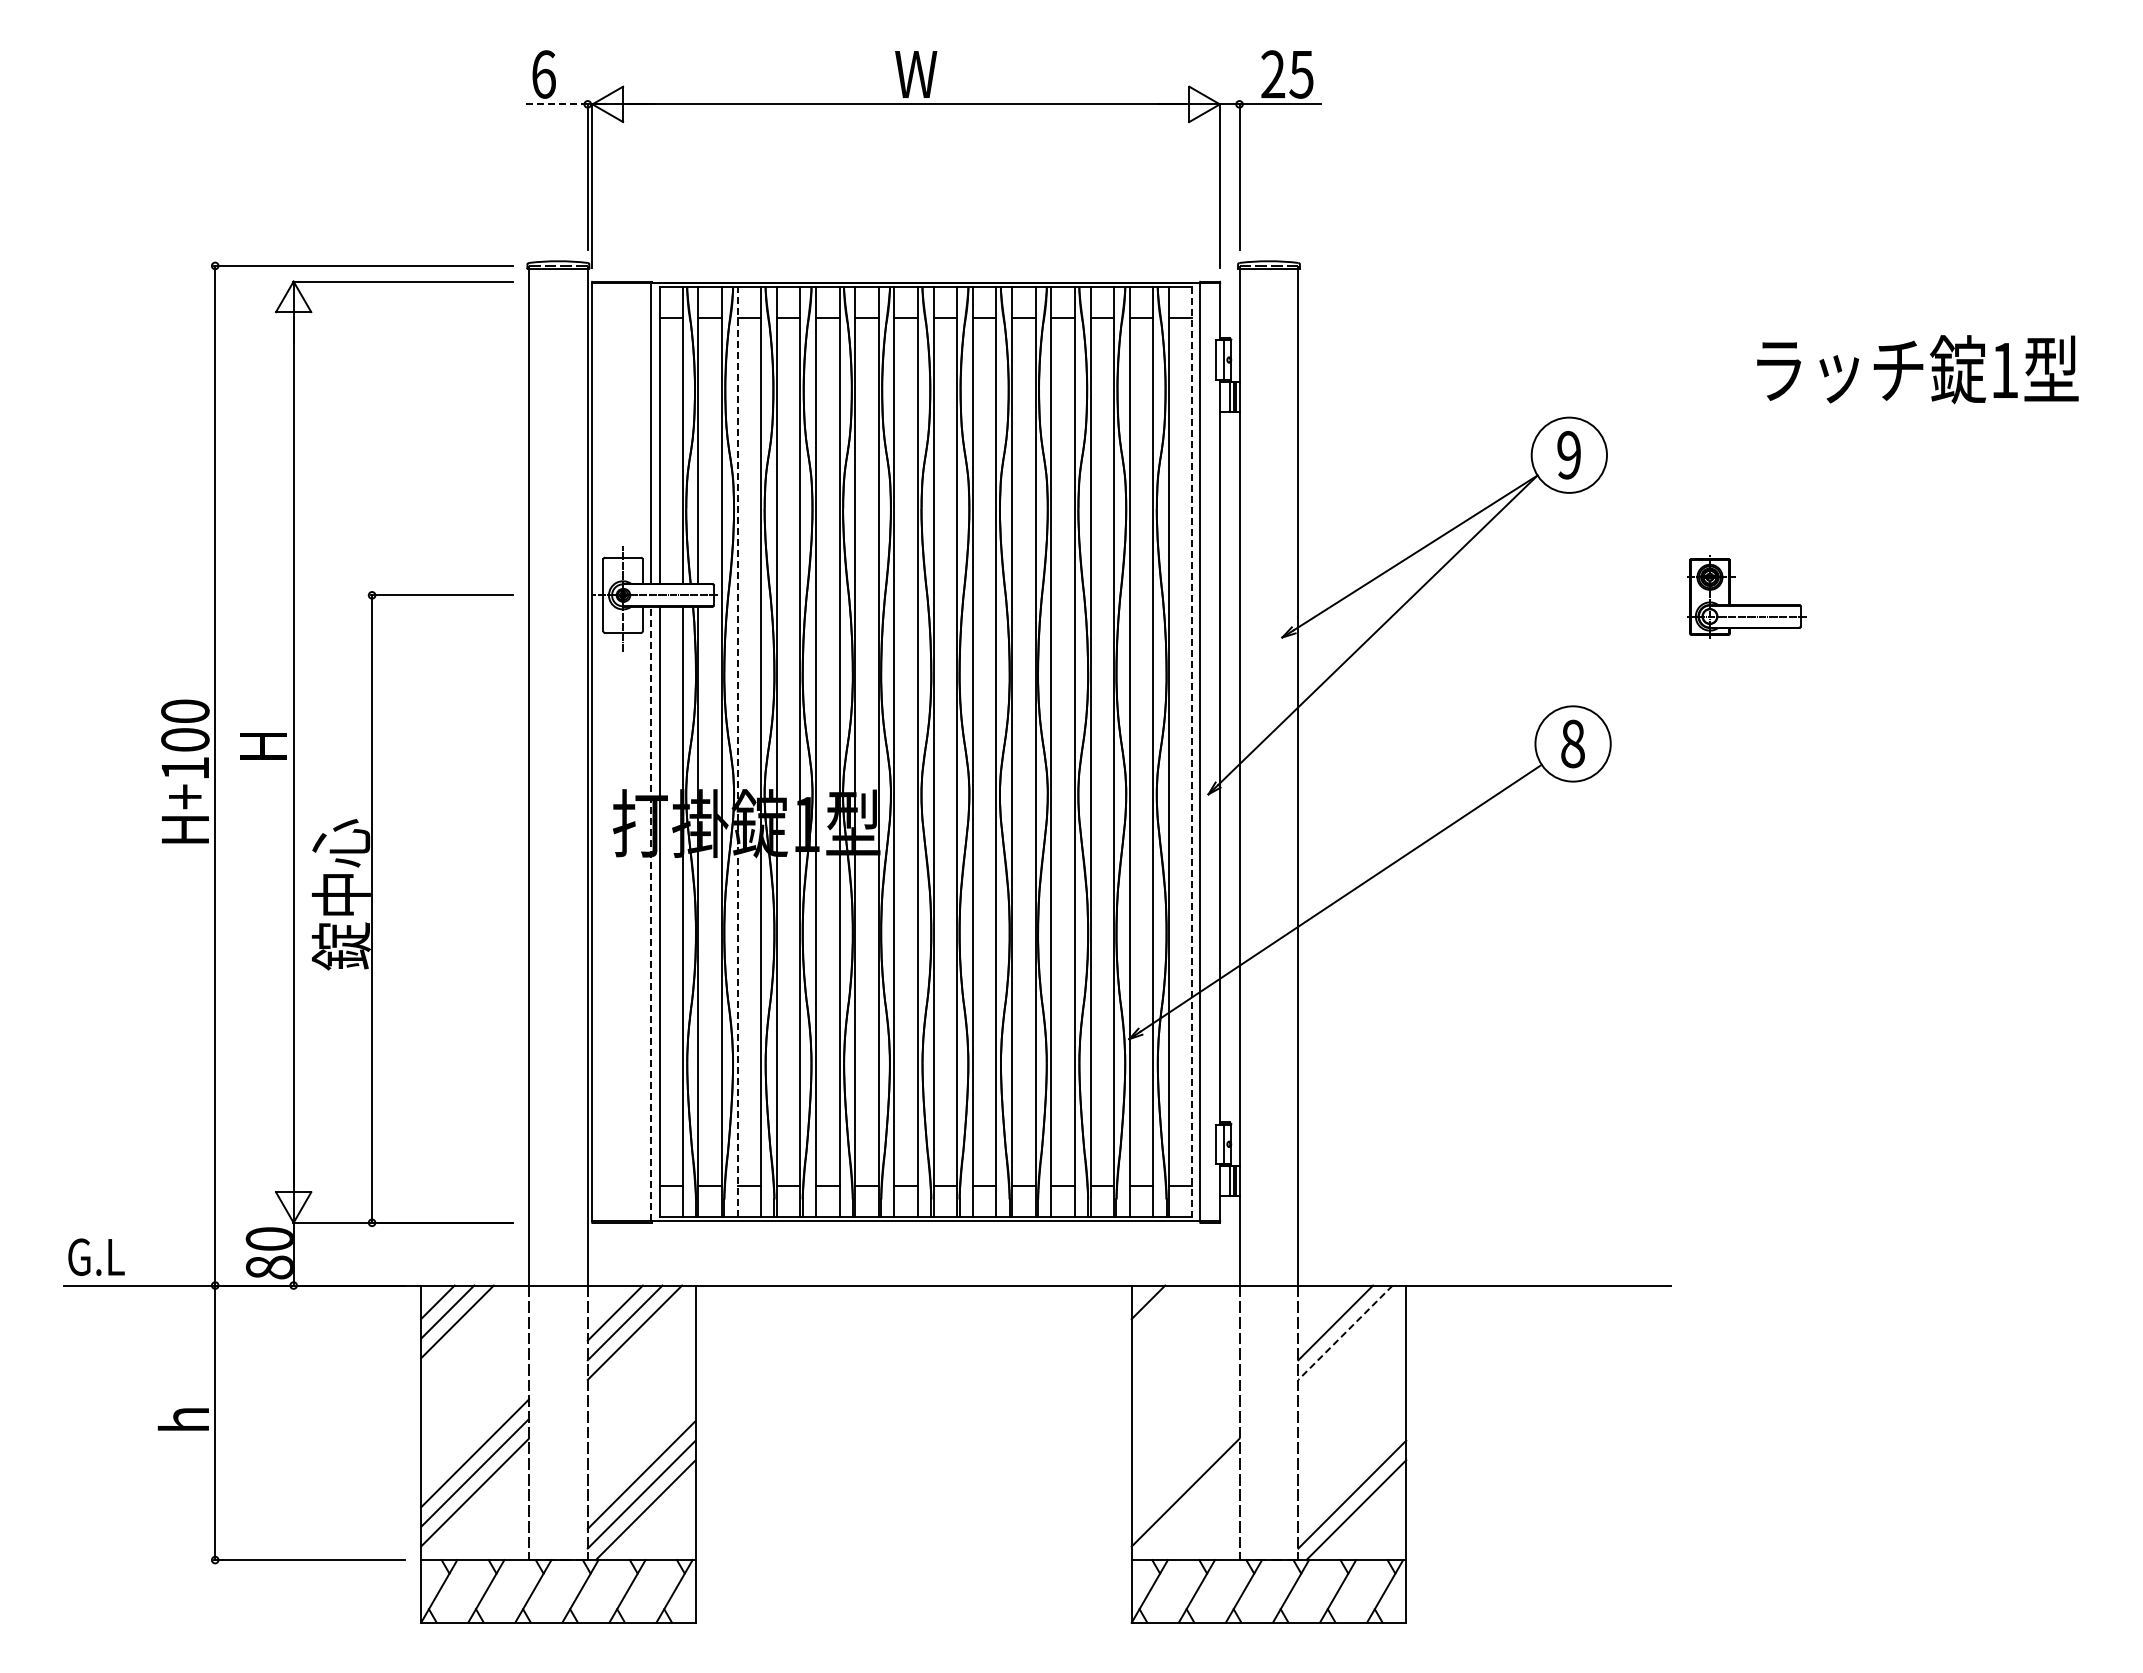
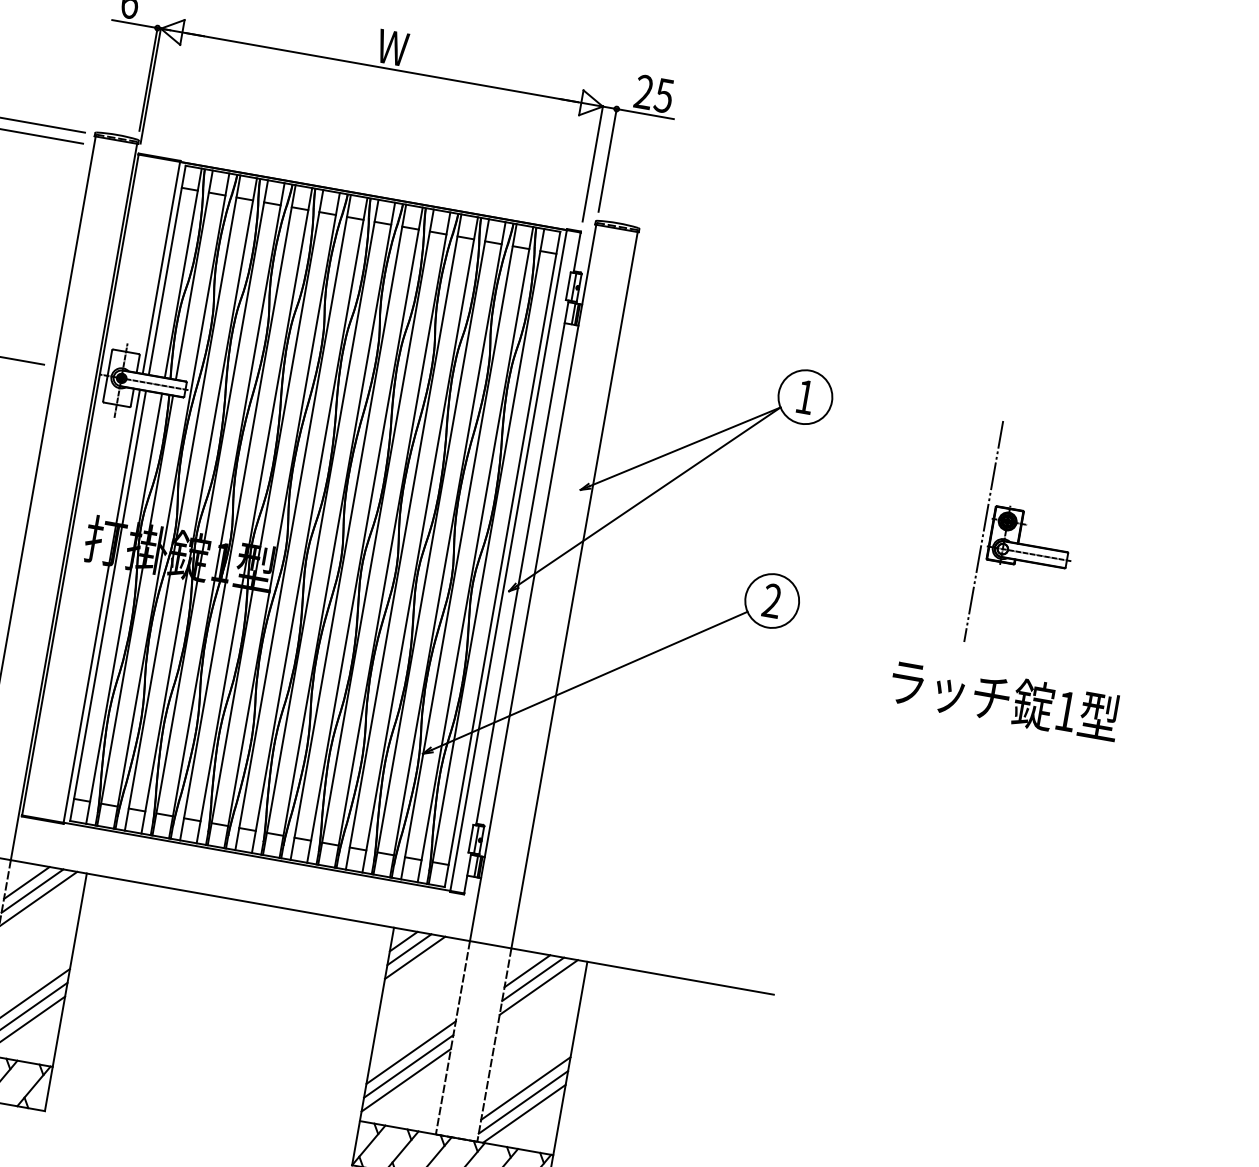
line: (555, 104) -> (134, 24), dashed -> solid
text: (1917, 369) -> (1004, 699), moved
text: (1568, 455) -> (804, 397), 9 -> 1
line: (1847, 596) -> (983, 531), added
part: (1746, 604) -> (1030, 545), moved
text: (1572, 743) -> (771, 600), 8 -> 2
line: (737, 751) -> (182, 502), dashed -> solid
line: (1191, 752) -> (502, 559), dashed -> solid
line: (651, 913) -> (101, 605), dashed -> solid
line: (1157, 1311) -> (408, 949), added
line: (1325, 1312) -> (527, 970), added
line: (1167, 1321) -> (414, 957), added
line: (1345, 1332) -> (538, 987), dashed -> solid
line: (1185, 1453) -> (411, 1052), added
line: (1185, 1472) -> (408, 1066), added
line: (1352, 1474) -> (526, 1088), added

